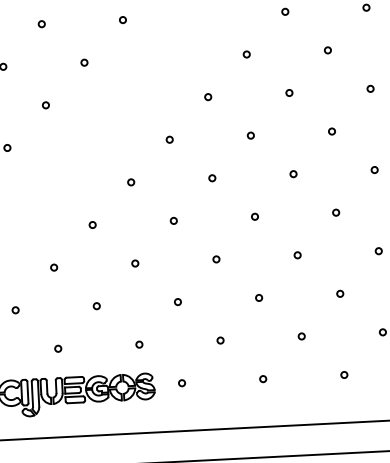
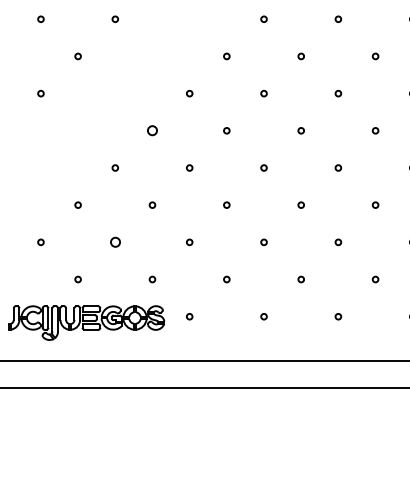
circle: (131, 182) -> (152, 130), size x1.6
circle: (95, 306) -> (114, 242), size x1.6

